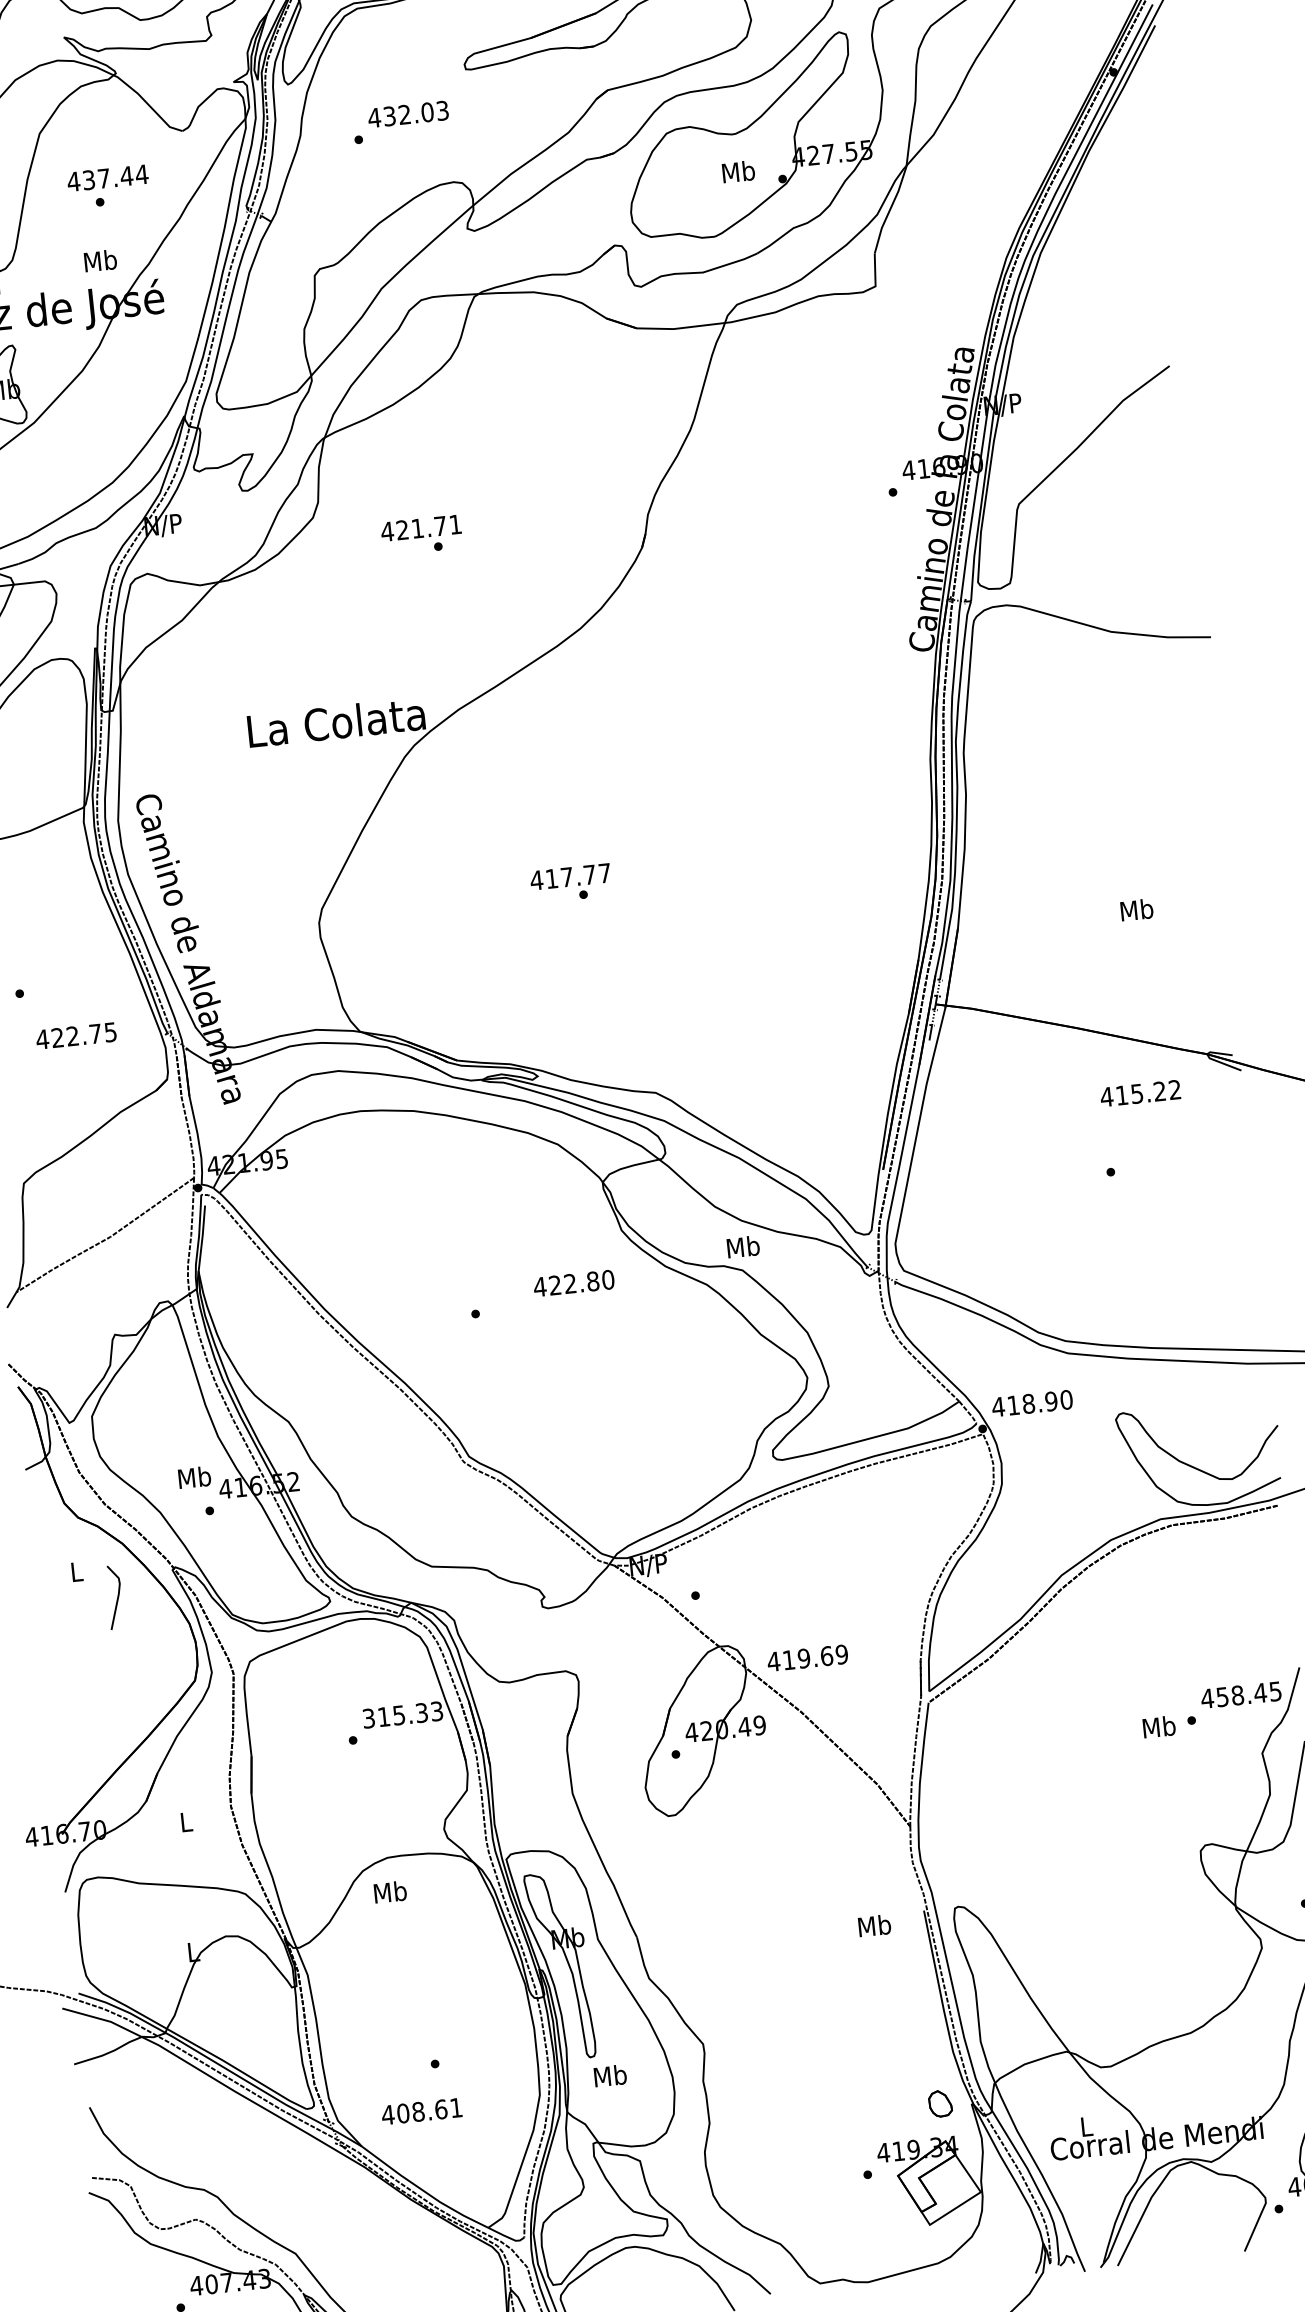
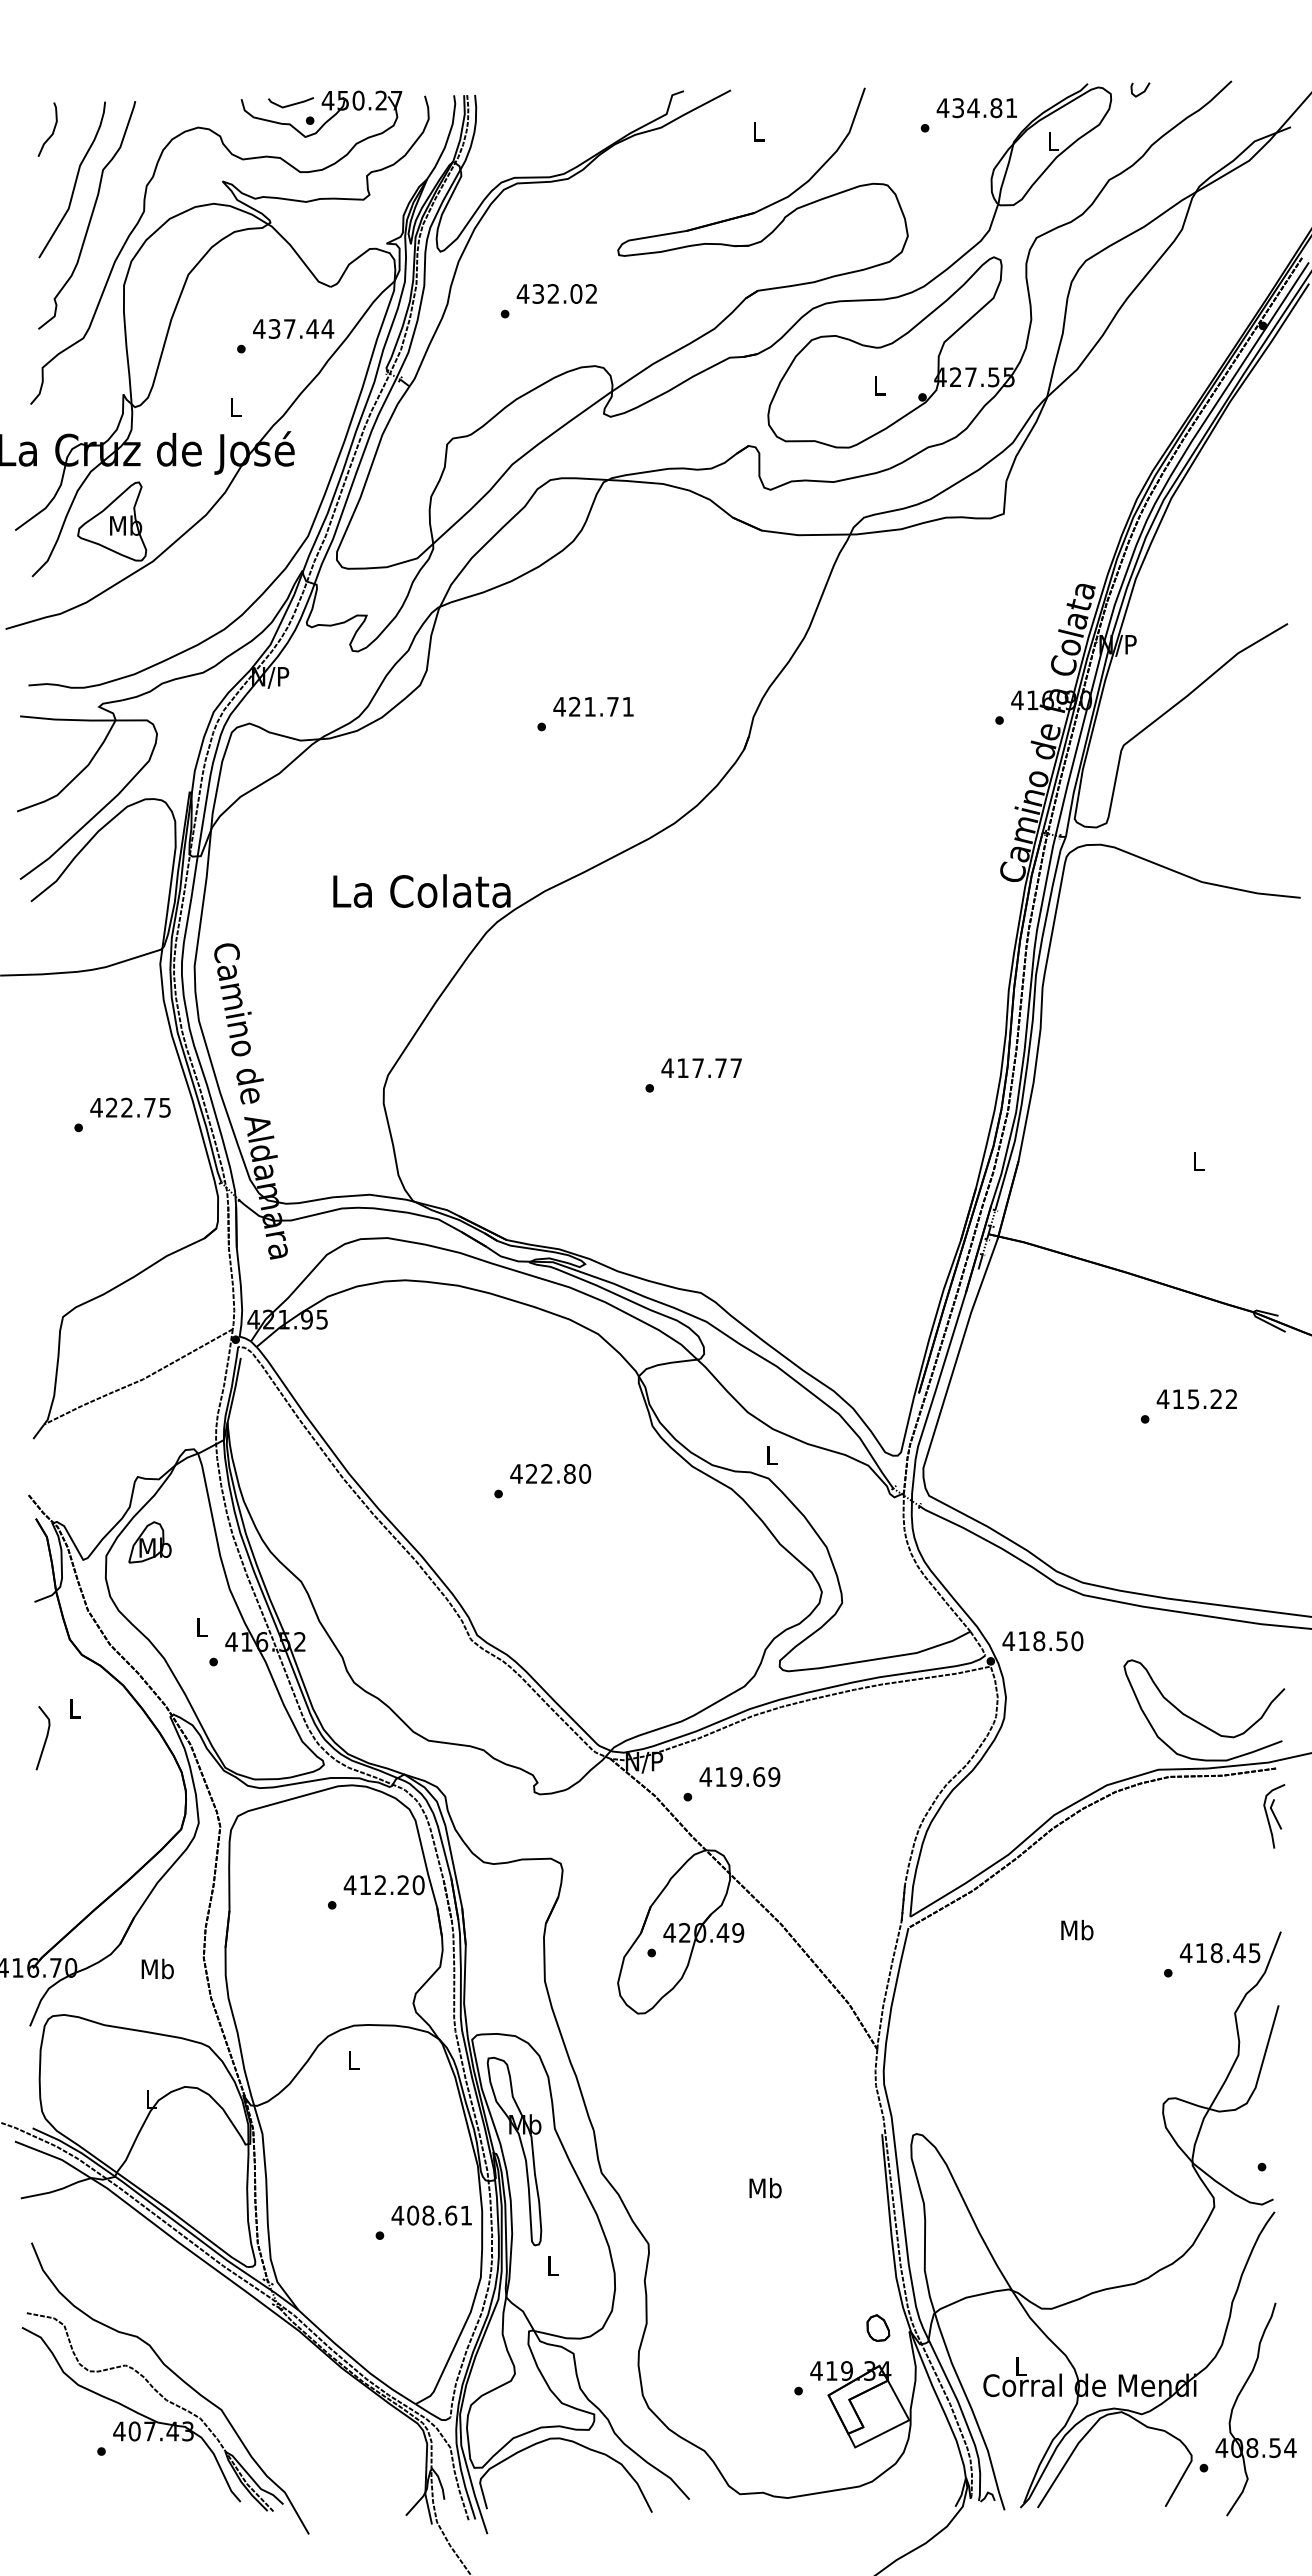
text: (442, 110) -> (591, 293), 432.03 -> 432.02
text: (738, 171) -> (879, 385), Mb -> L
text: (107, 177) -> (293, 328), moved
text: (100, 260) -> (235, 407), Mb -> L
text: (421, 527) -> (593, 706), moved
text: (570, 876) -> (701, 1067), moved
text: (1136, 910) -> (1198, 1161), Mb -> L
text: (76, 1035) -> (130, 1107), moved
text: (1140, 1093) -> (1196, 1399), moved
text: (743, 1247) -> (771, 1455), Mb -> L
text: (573, 1283) -> (550, 1473), moved
part: (133, 1398) -> (149, 1542), added
text: (1051, 1400) -> (1062, 1640), 418.90 -> 418.50
text: (195, 1477) -> (202, 1627), Mb -> L
part: (1280, 1553) -> (1274, 1816), added
line: (116, 1599) -> (44, 1740), moved
text: (807, 1658) -> (739, 1777), moved
text: (1221, 1697) -> (1200, 1953), 458.45 -> 418.45
text: (402, 1715) -> (383, 1885), 315.33 -> 412.20
text: (1159, 1727) -> (1077, 1930), moved
text: (185, 1821) -> (157, 1968), L -> Mb
text: (390, 1891) -> (353, 2059), Mb -> L
text: (874, 1925) -> (765, 2187), moved
text: (610, 2075) -> (553, 2265), Mb -> L
text: (421, 2111) -> (431, 2215), moved

